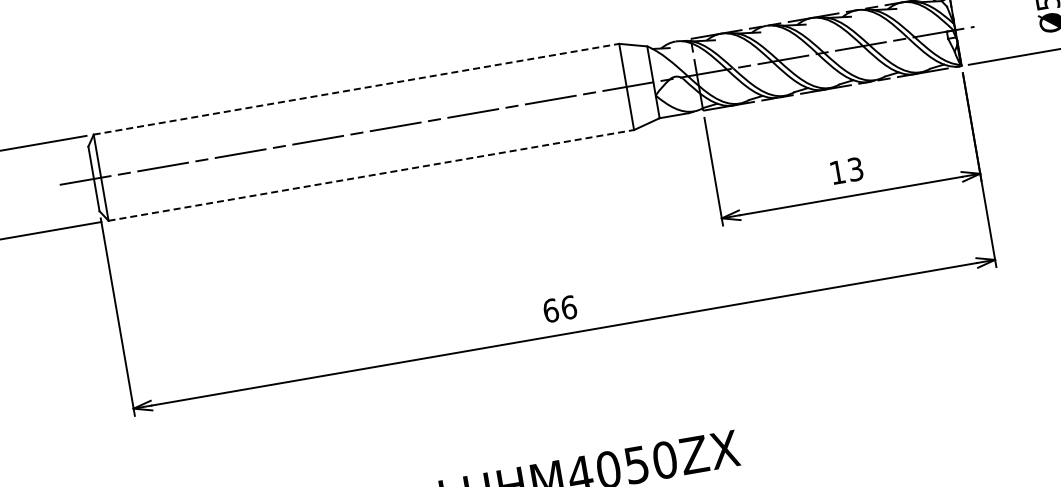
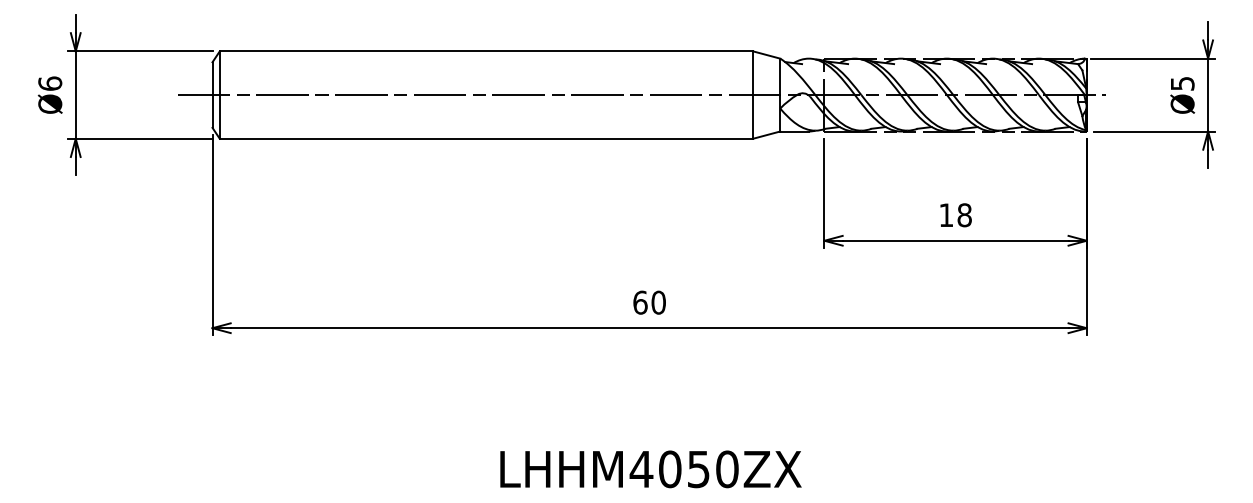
line: (356, 89) -> (486, 51), dashed -> solid
text: (855, 169) -> (964, 215), 13 -> 18
line: (371, 175) -> (486, 138), dashed -> solid
text: (568, 307) -> (658, 302), 66 -> 60

